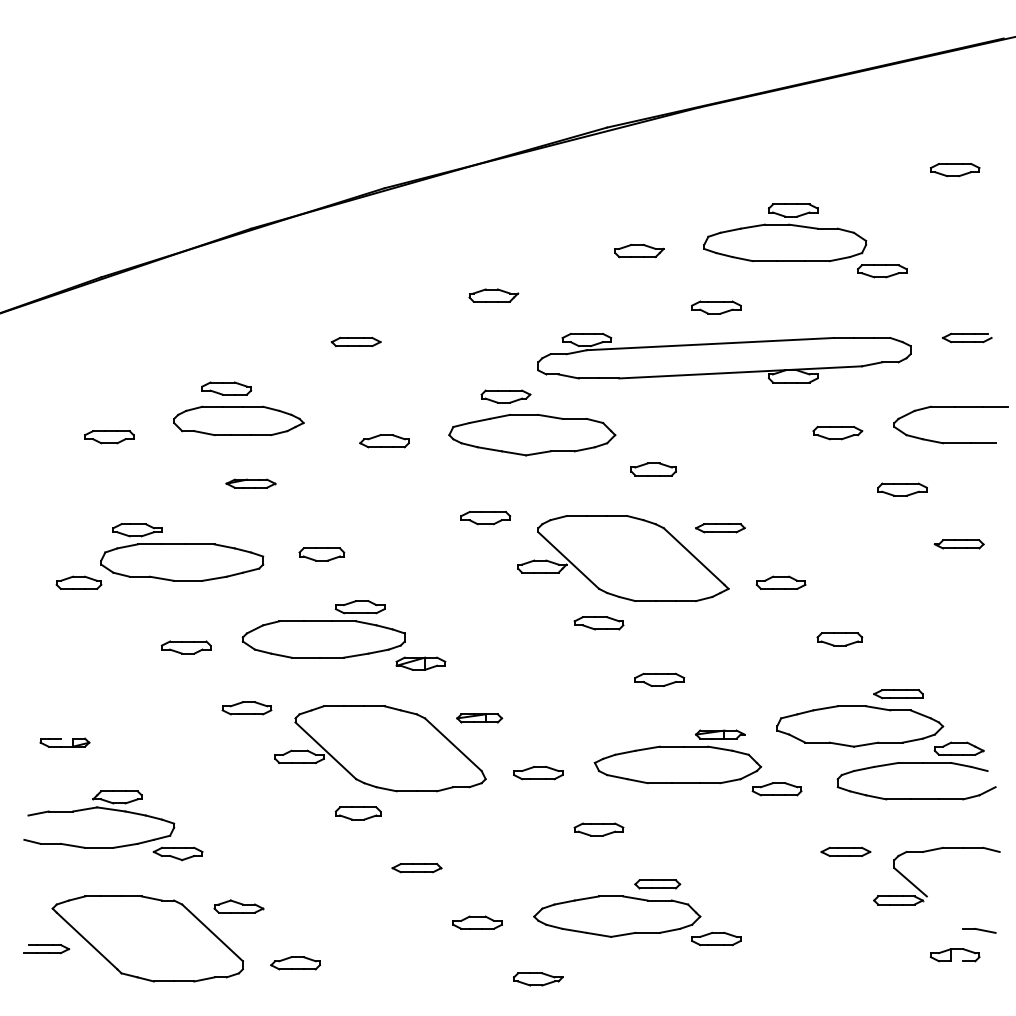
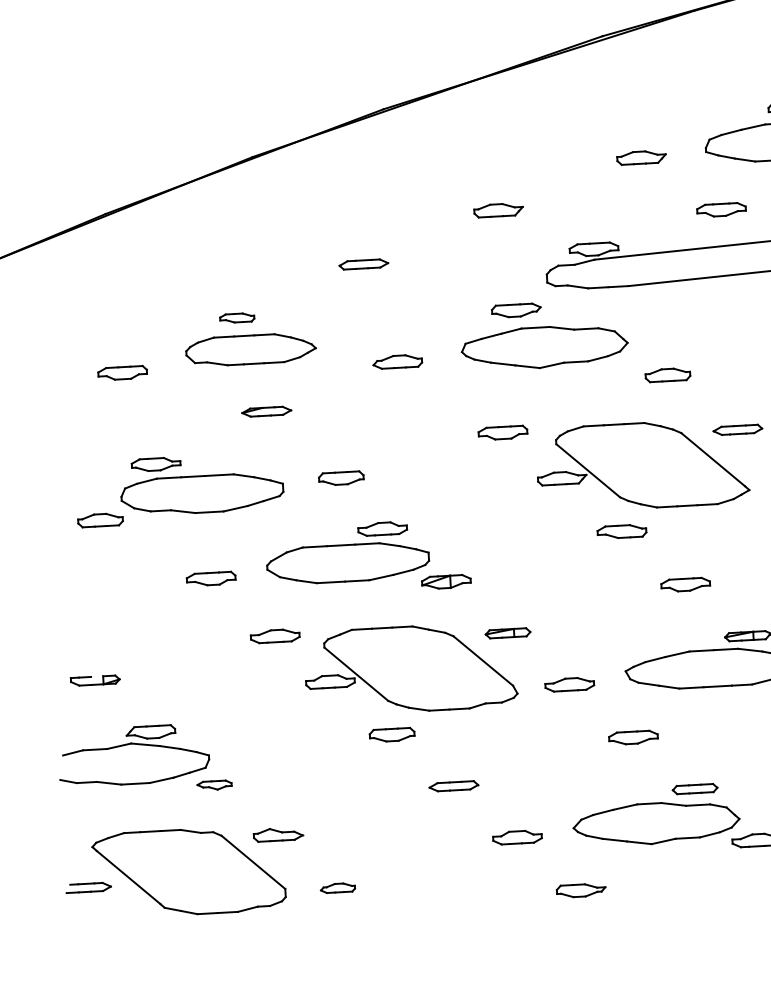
part: (226, 388) -> (236, 318), size x0.7
part: (177, 853) -> (213, 785), size x0.7
part: (295, 963) -> (337, 888), size x0.7

